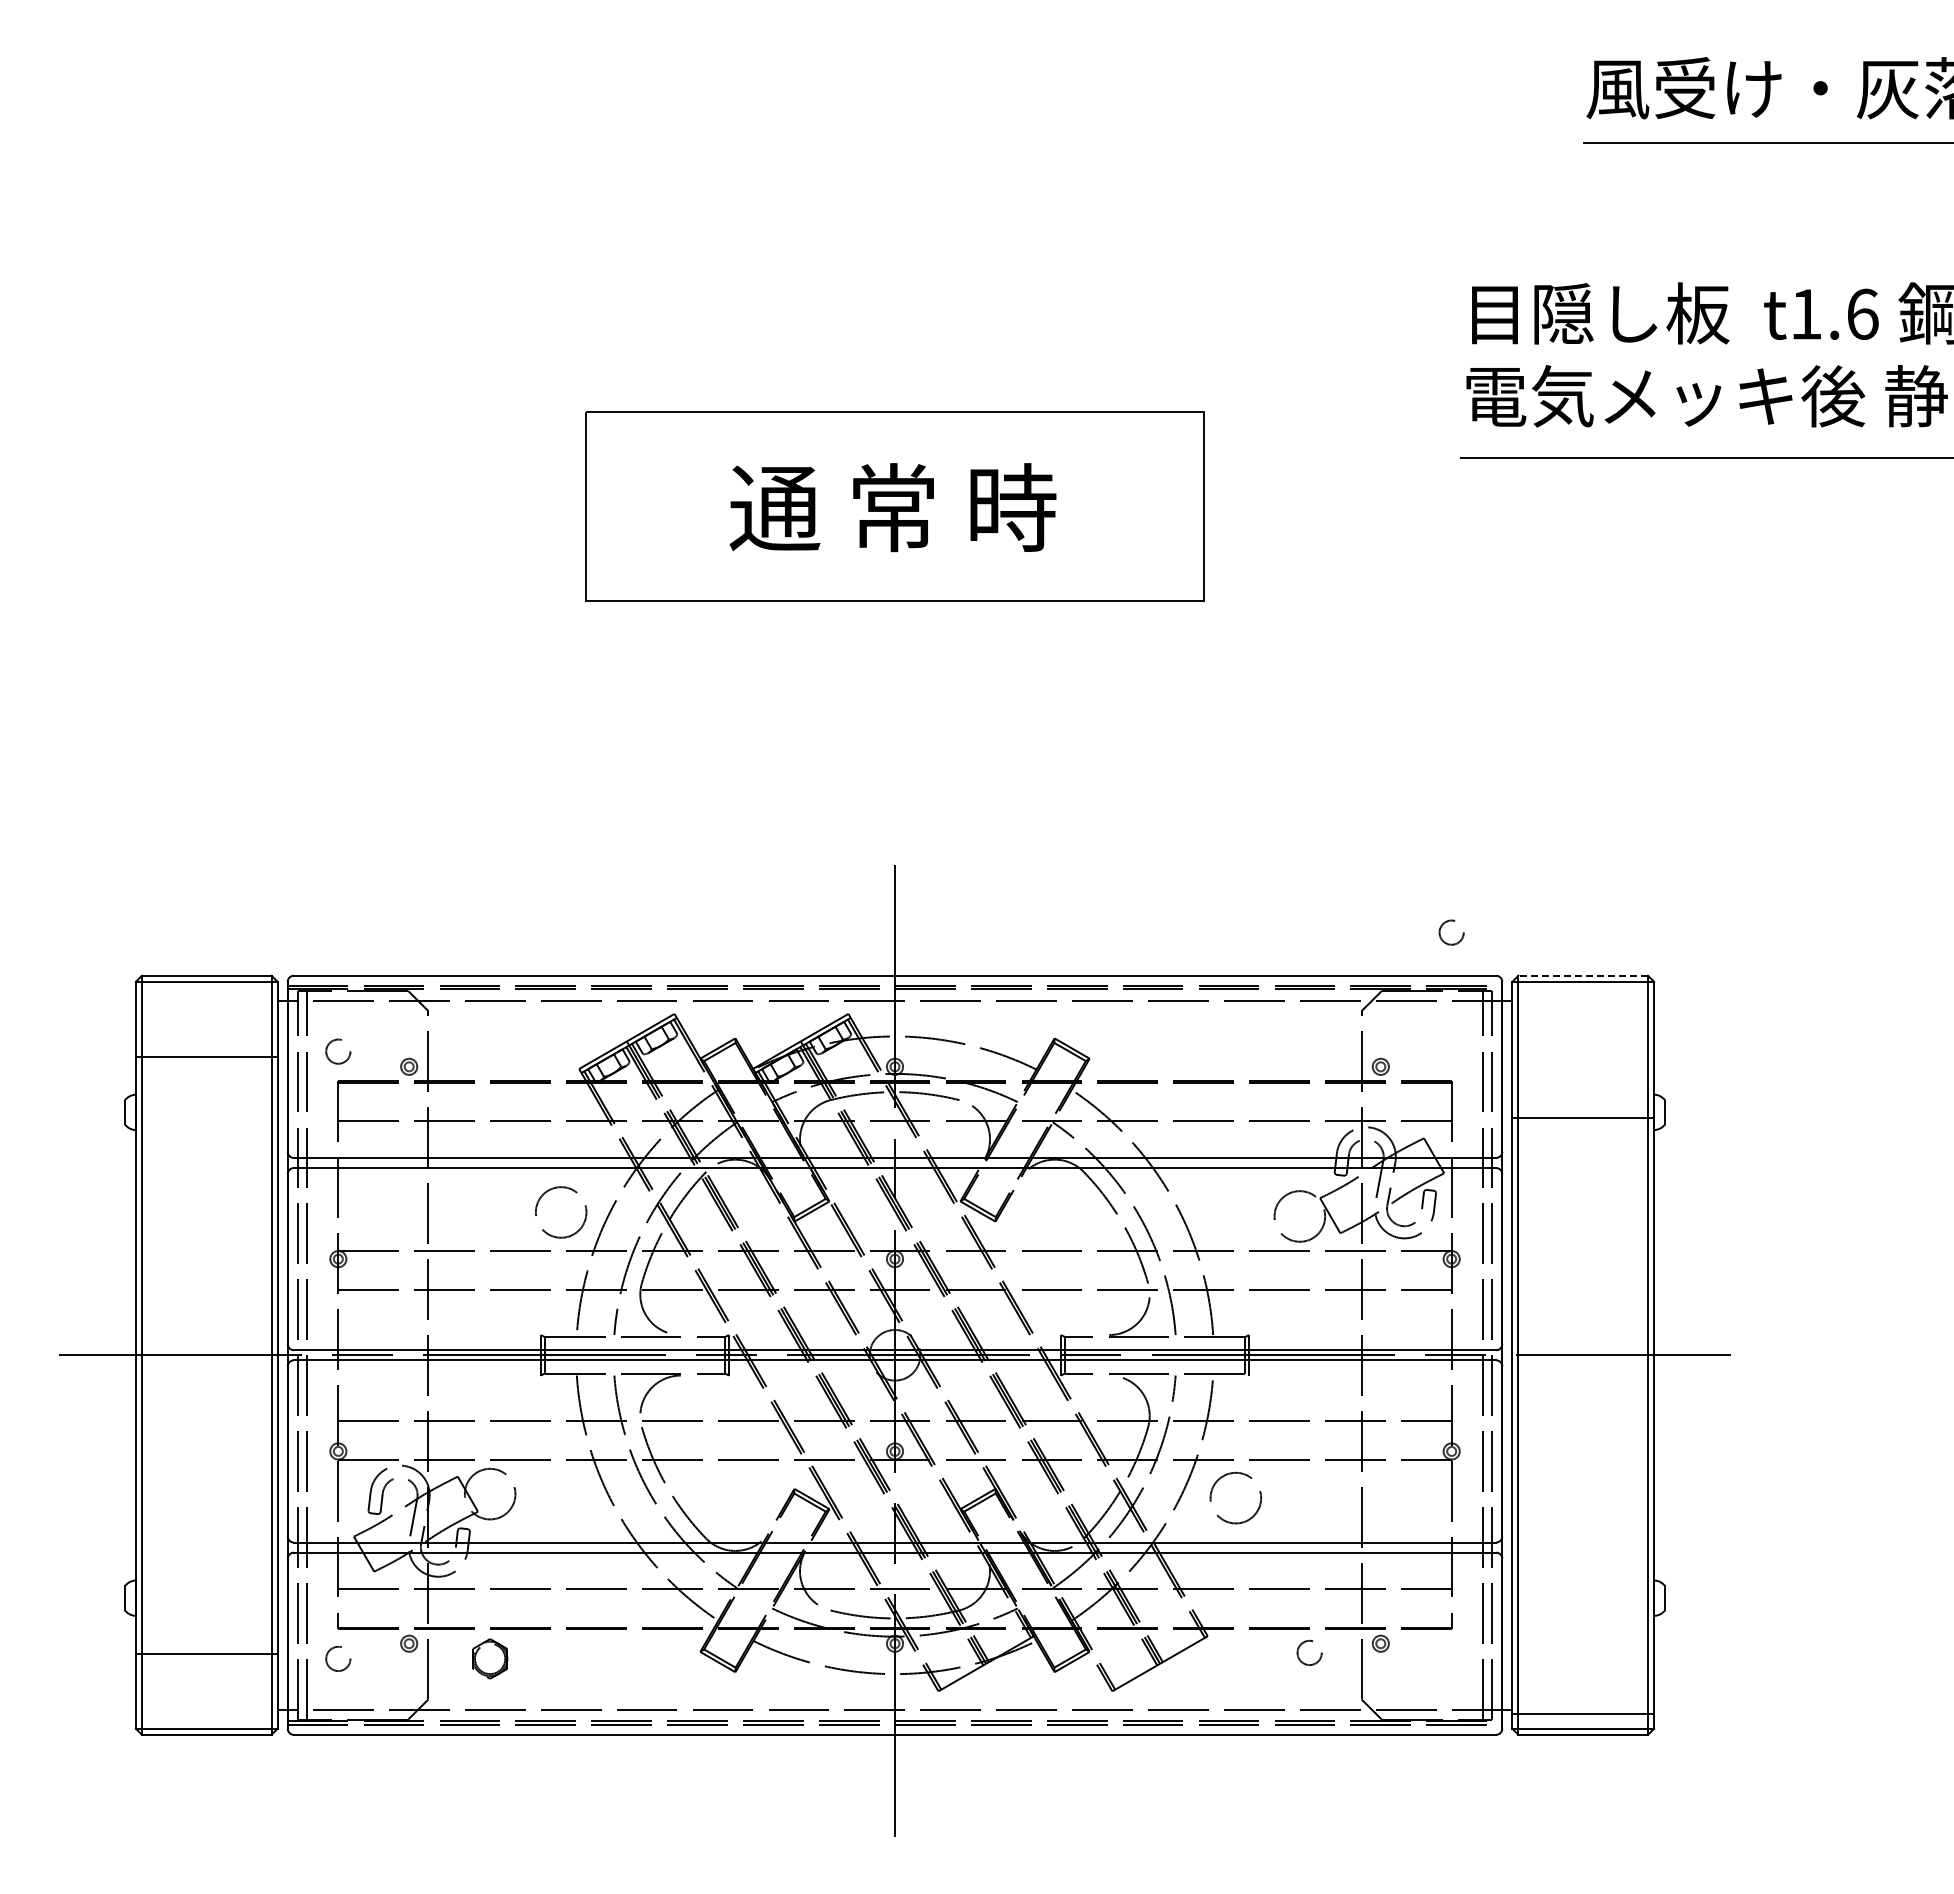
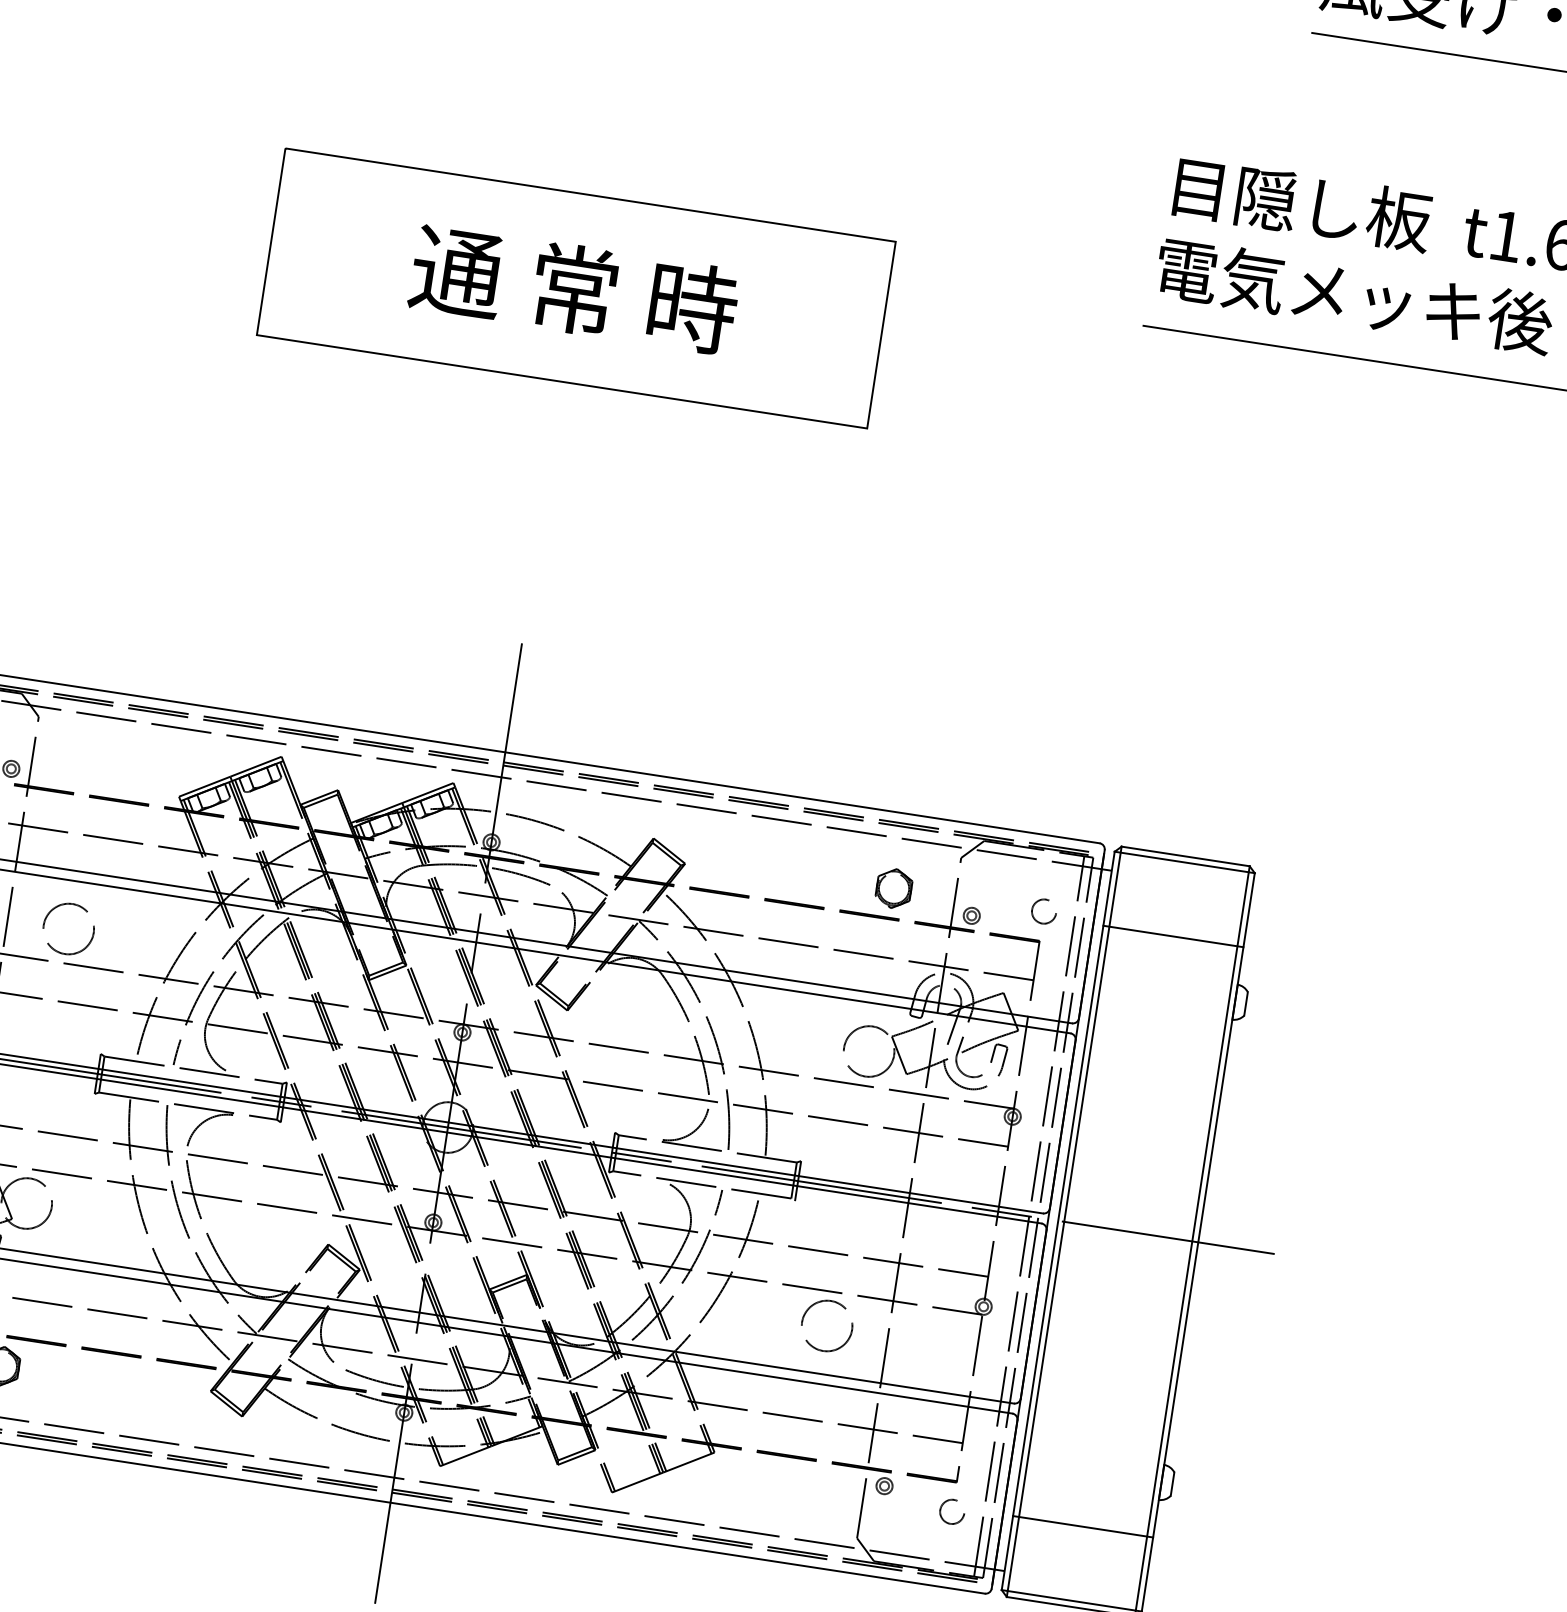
circle: (1451, 932) -> (1043, 911), moved
line: (1583, 975) -> (1185, 856), dashed -> solid
part: (1299, 1051) -> (893, 888), added
line: (1583, 1117) -> (1173, 936), moved
circle: (561, 1212) -> (69, 929), moved
circle: (1235, 1498) -> (826, 1326), moved
circle: (1309, 1652) -> (952, 1511), moved
line: (1583, 1713) -> (1083, 1526), moved

